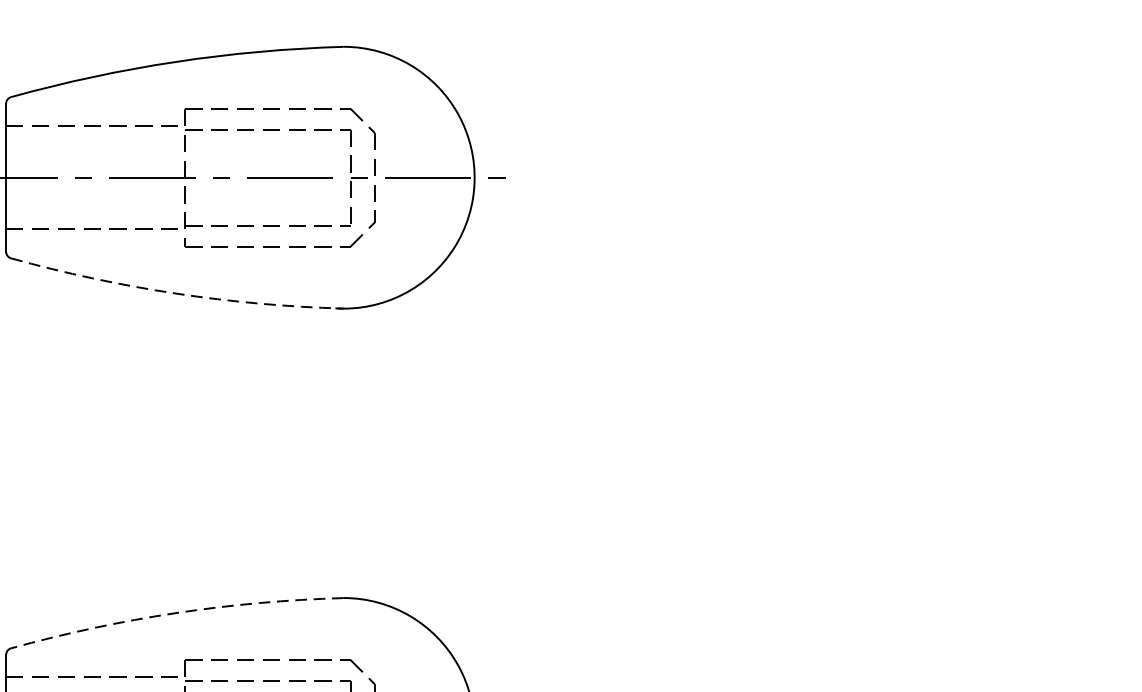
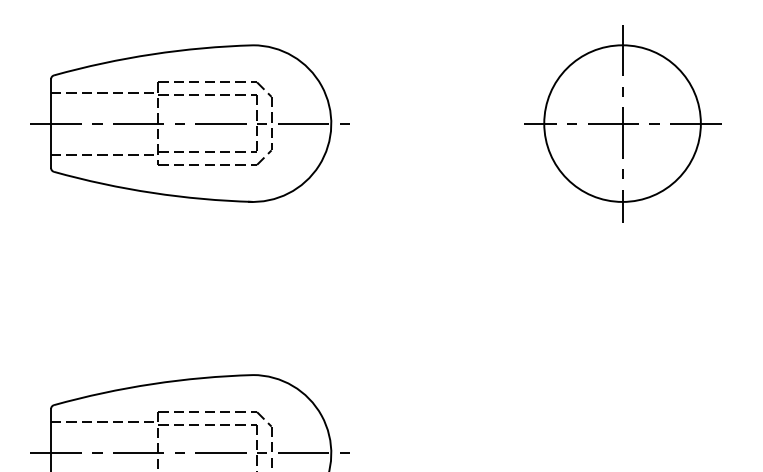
part: (961, 177) -> (622, 123), added
arc: (175, 292) -> (152, 192), dashed -> solid
arc: (175, 613) -> (152, 384), dashed -> solid

